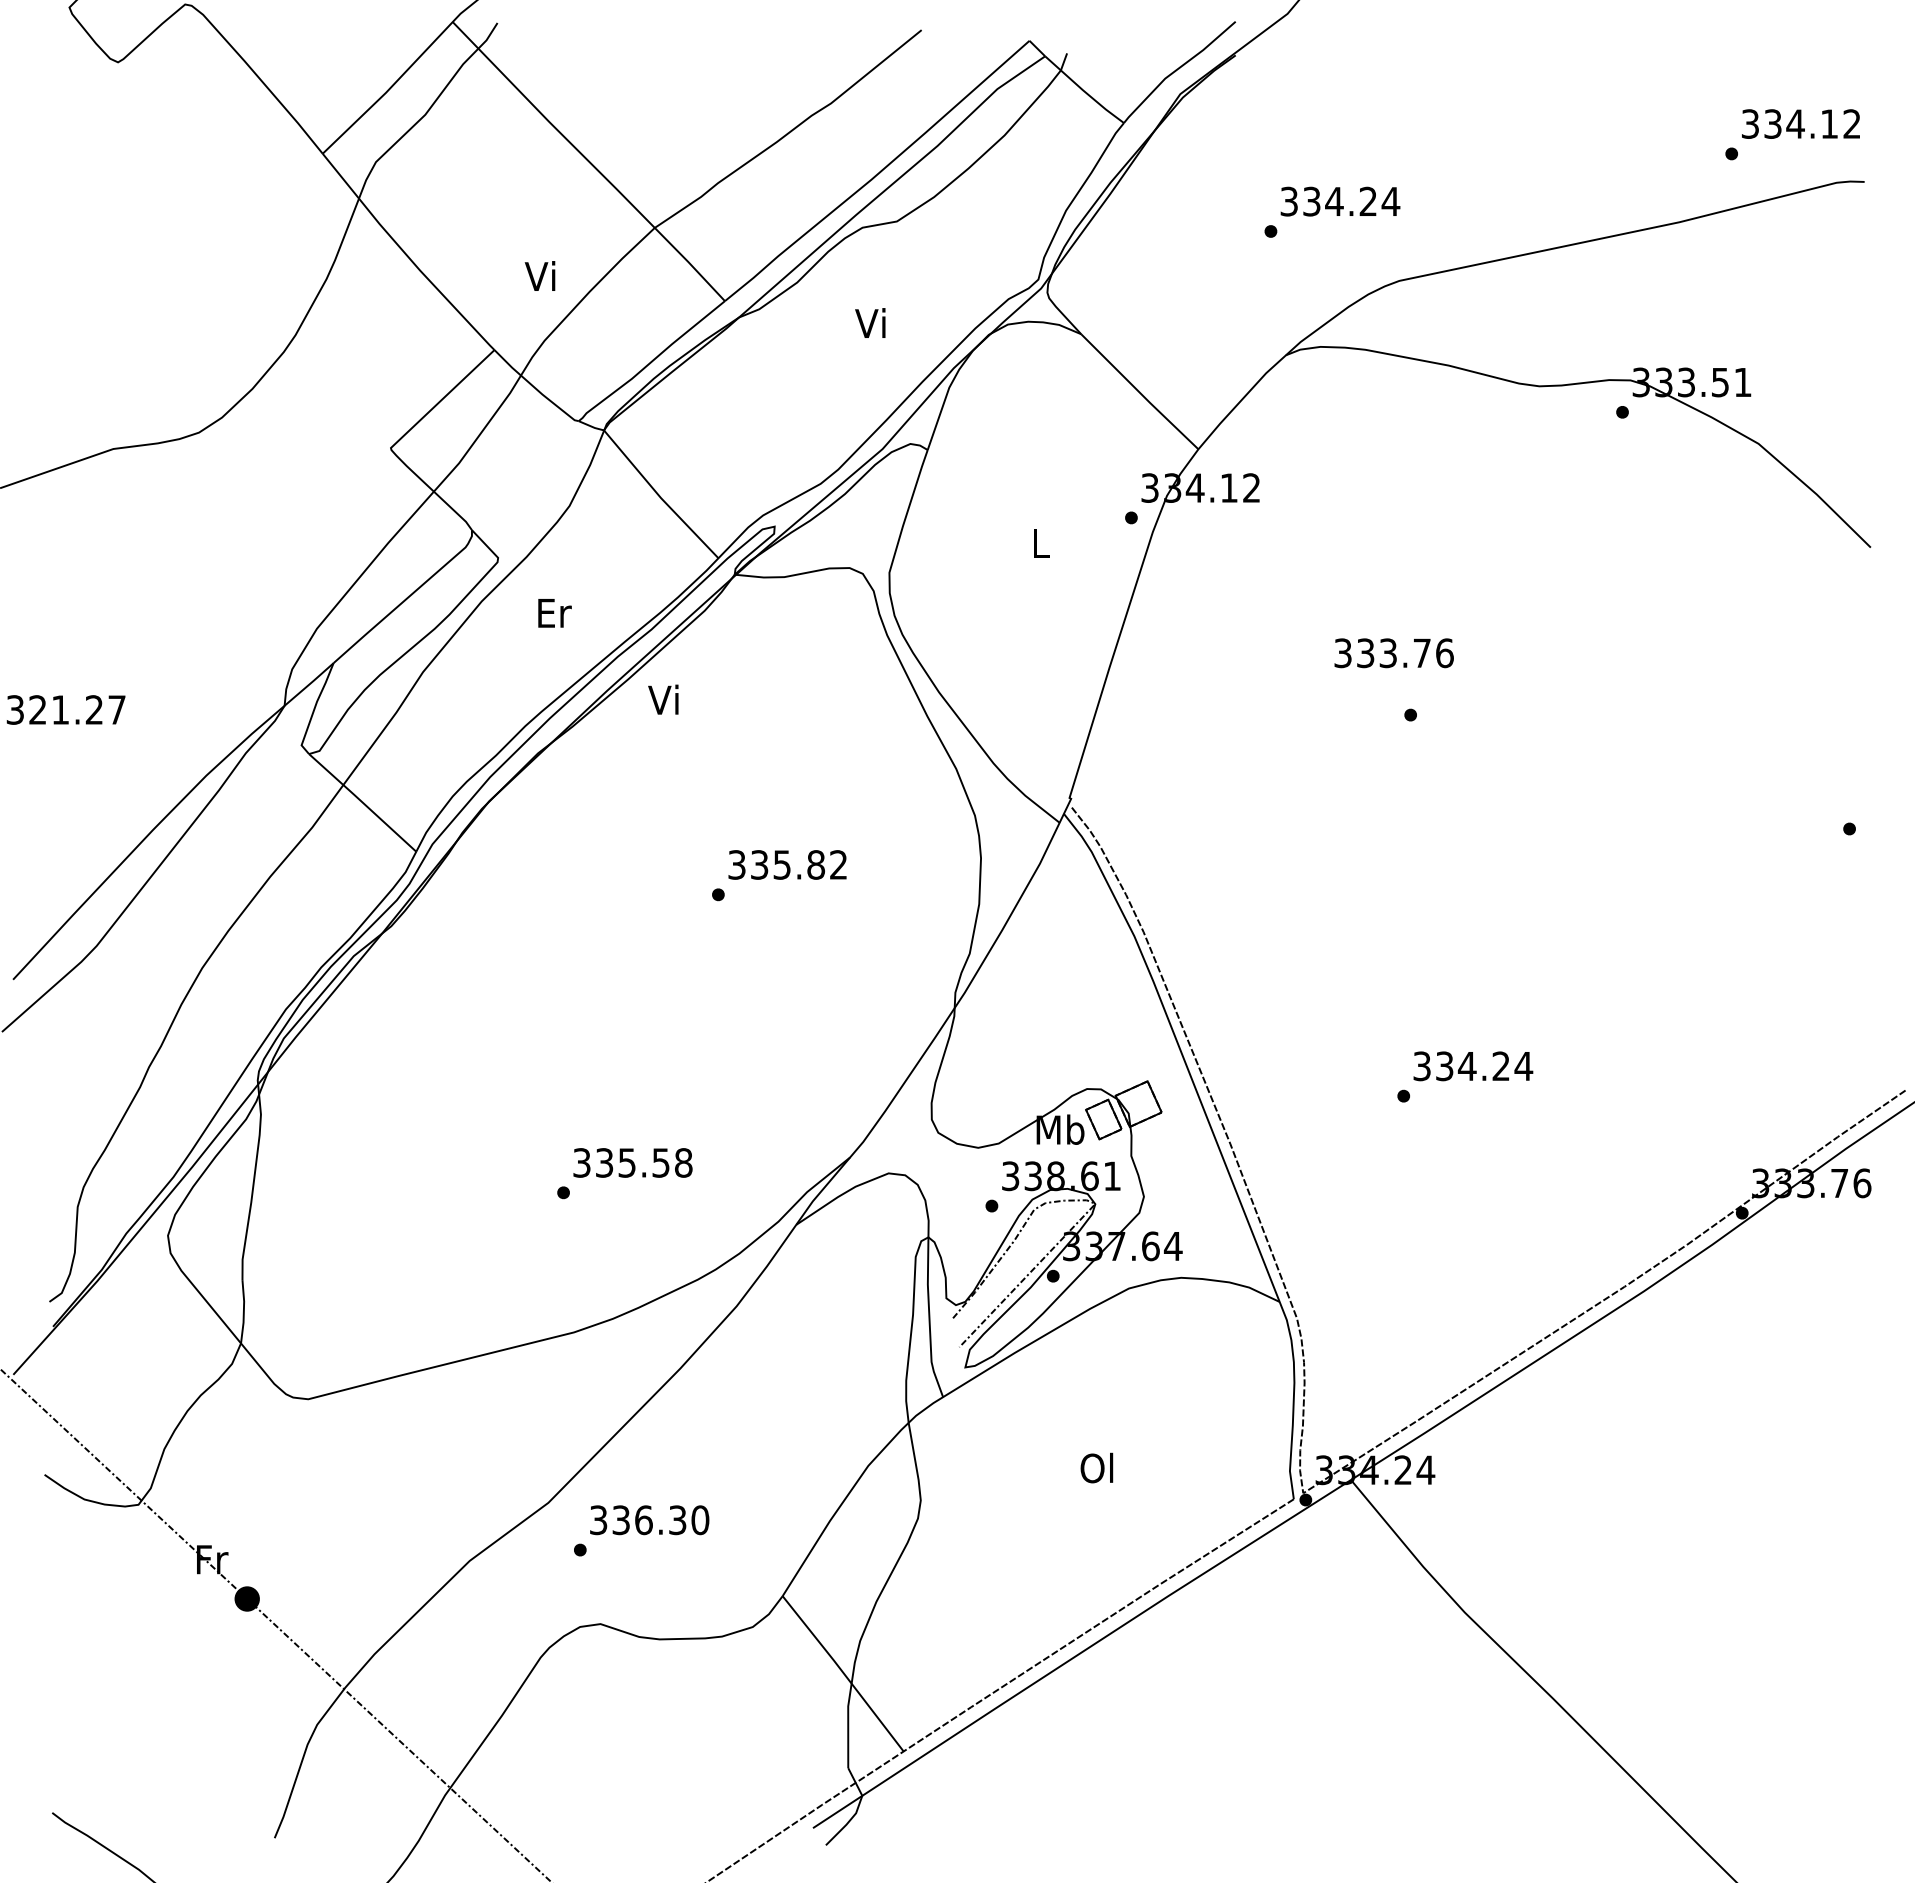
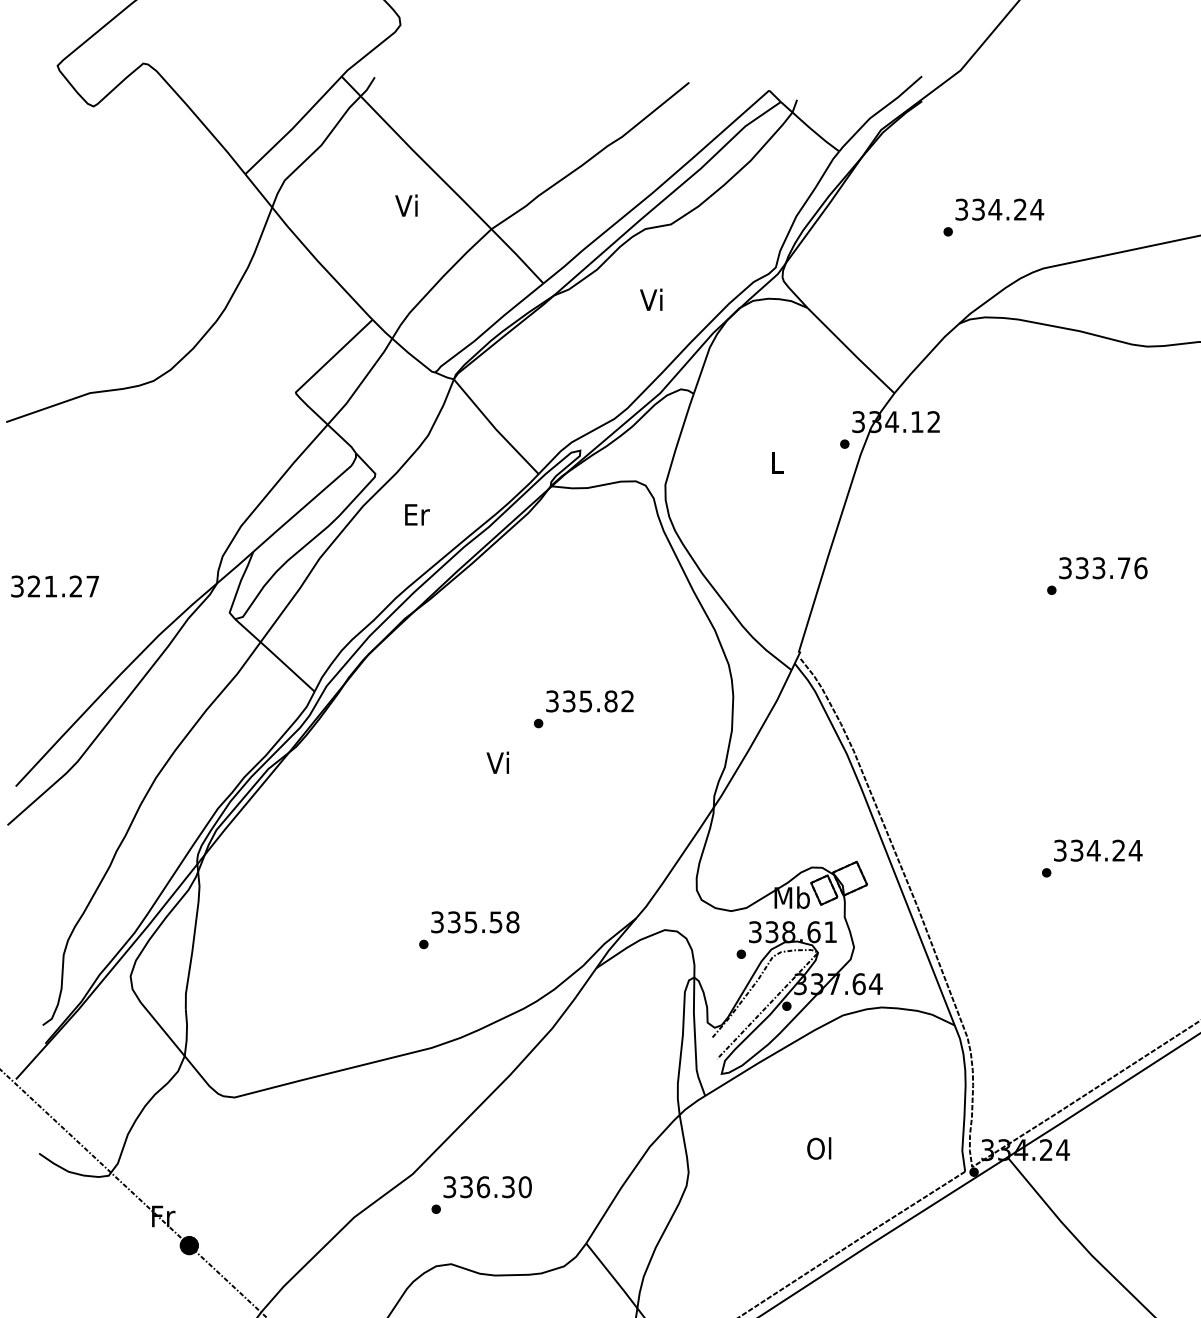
text: (539, 275) -> (406, 205), moved
text: (1393, 653) -> (1102, 568), moved
text: (663, 699) -> (497, 762), moved

